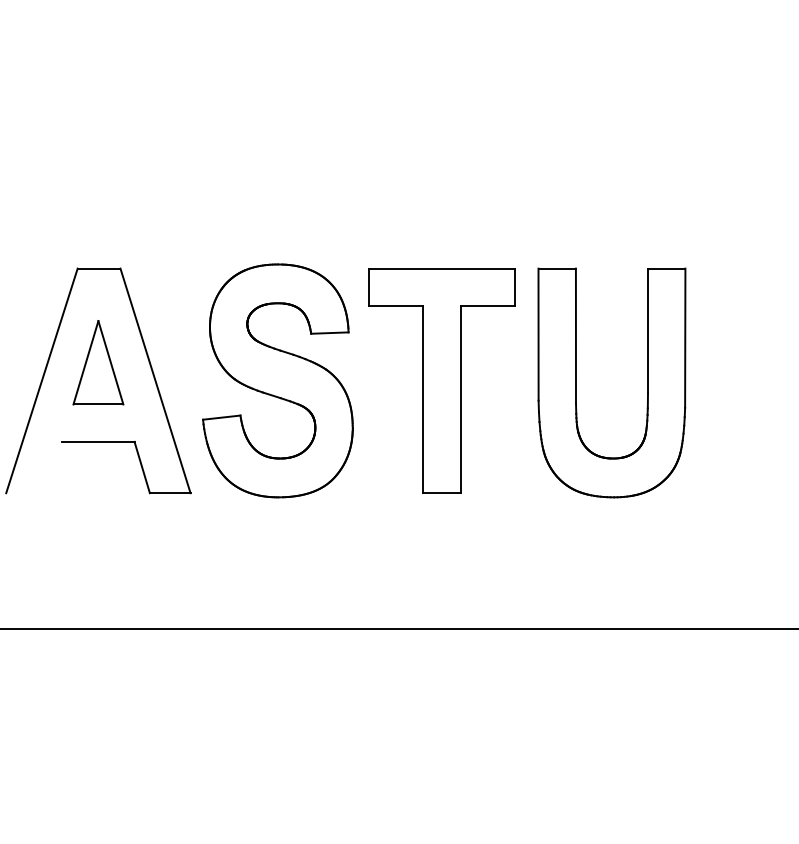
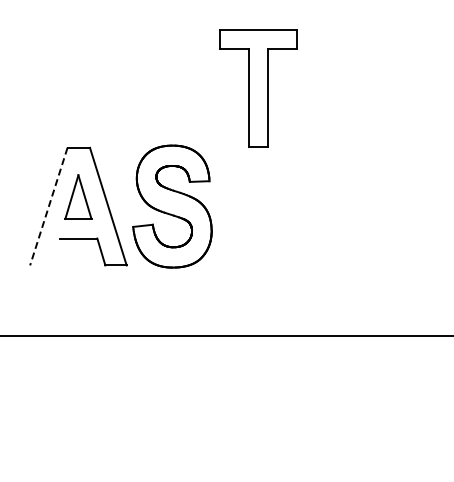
line: (41, 380) -> (48, 206), solid -> dashed
part: (442, 380) -> (258, 88), moved
part: (577, 382) -> (329, 207), removed

